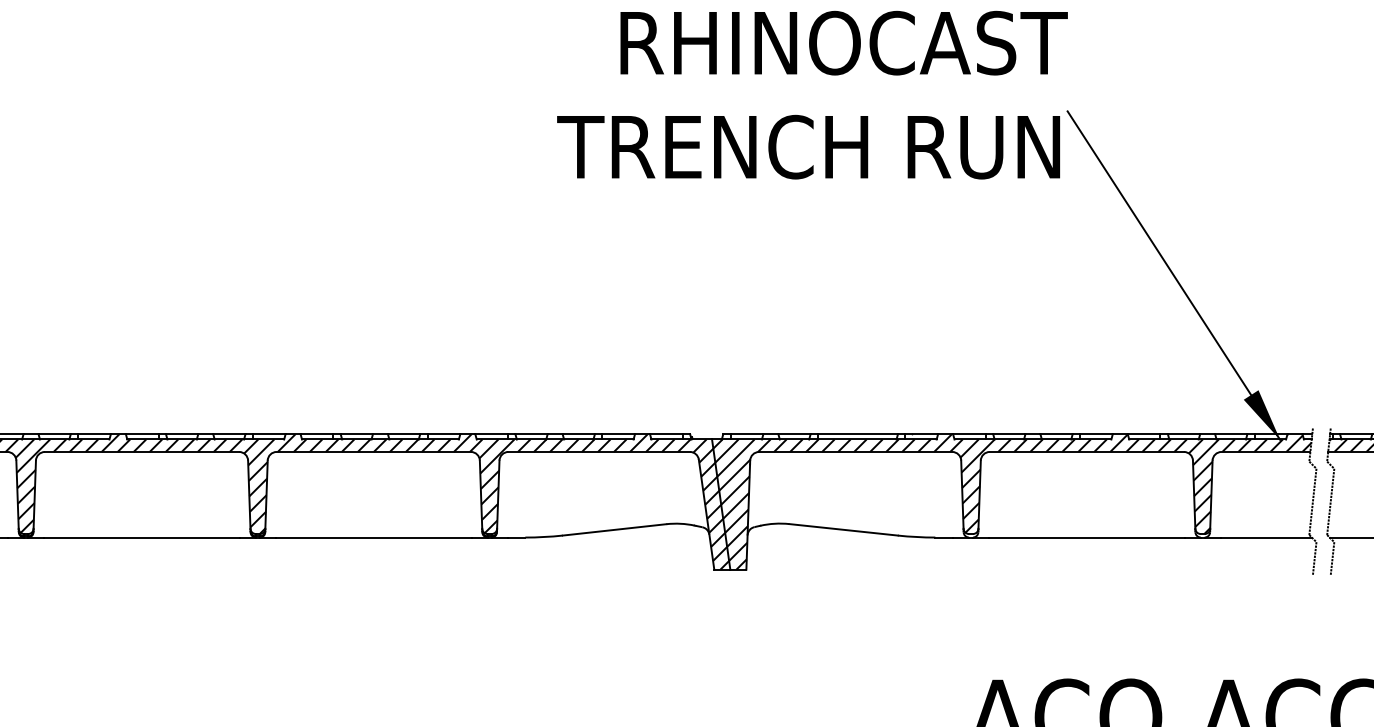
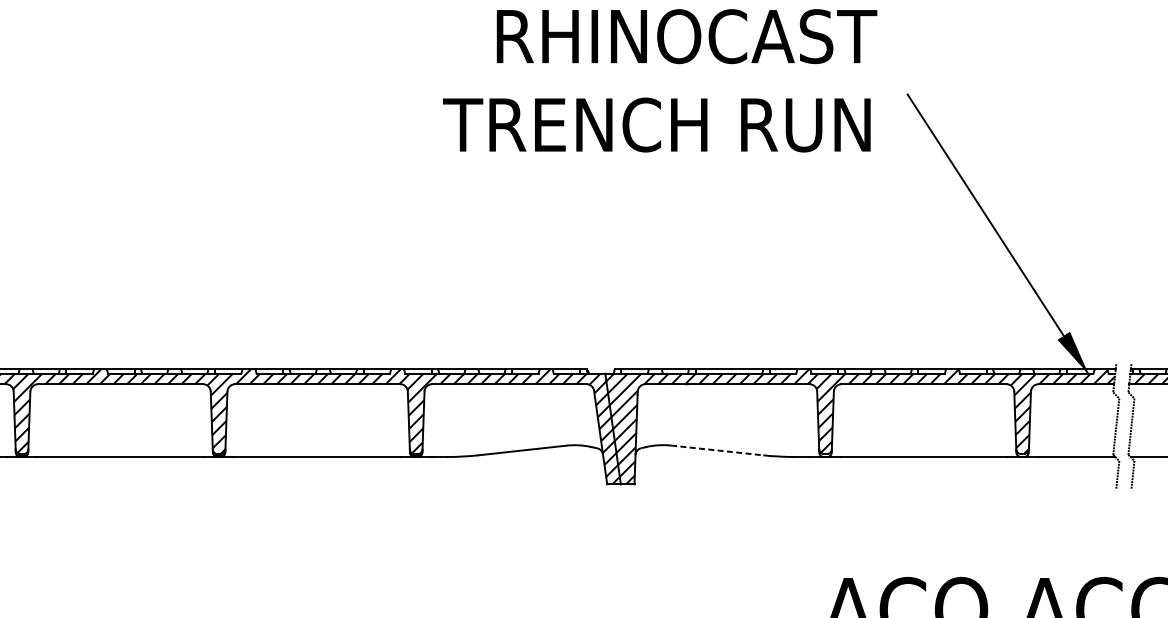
text: (812, 94) -> (660, 80), moved
line: (843, 529) -> (717, 450), solid -> dashed

